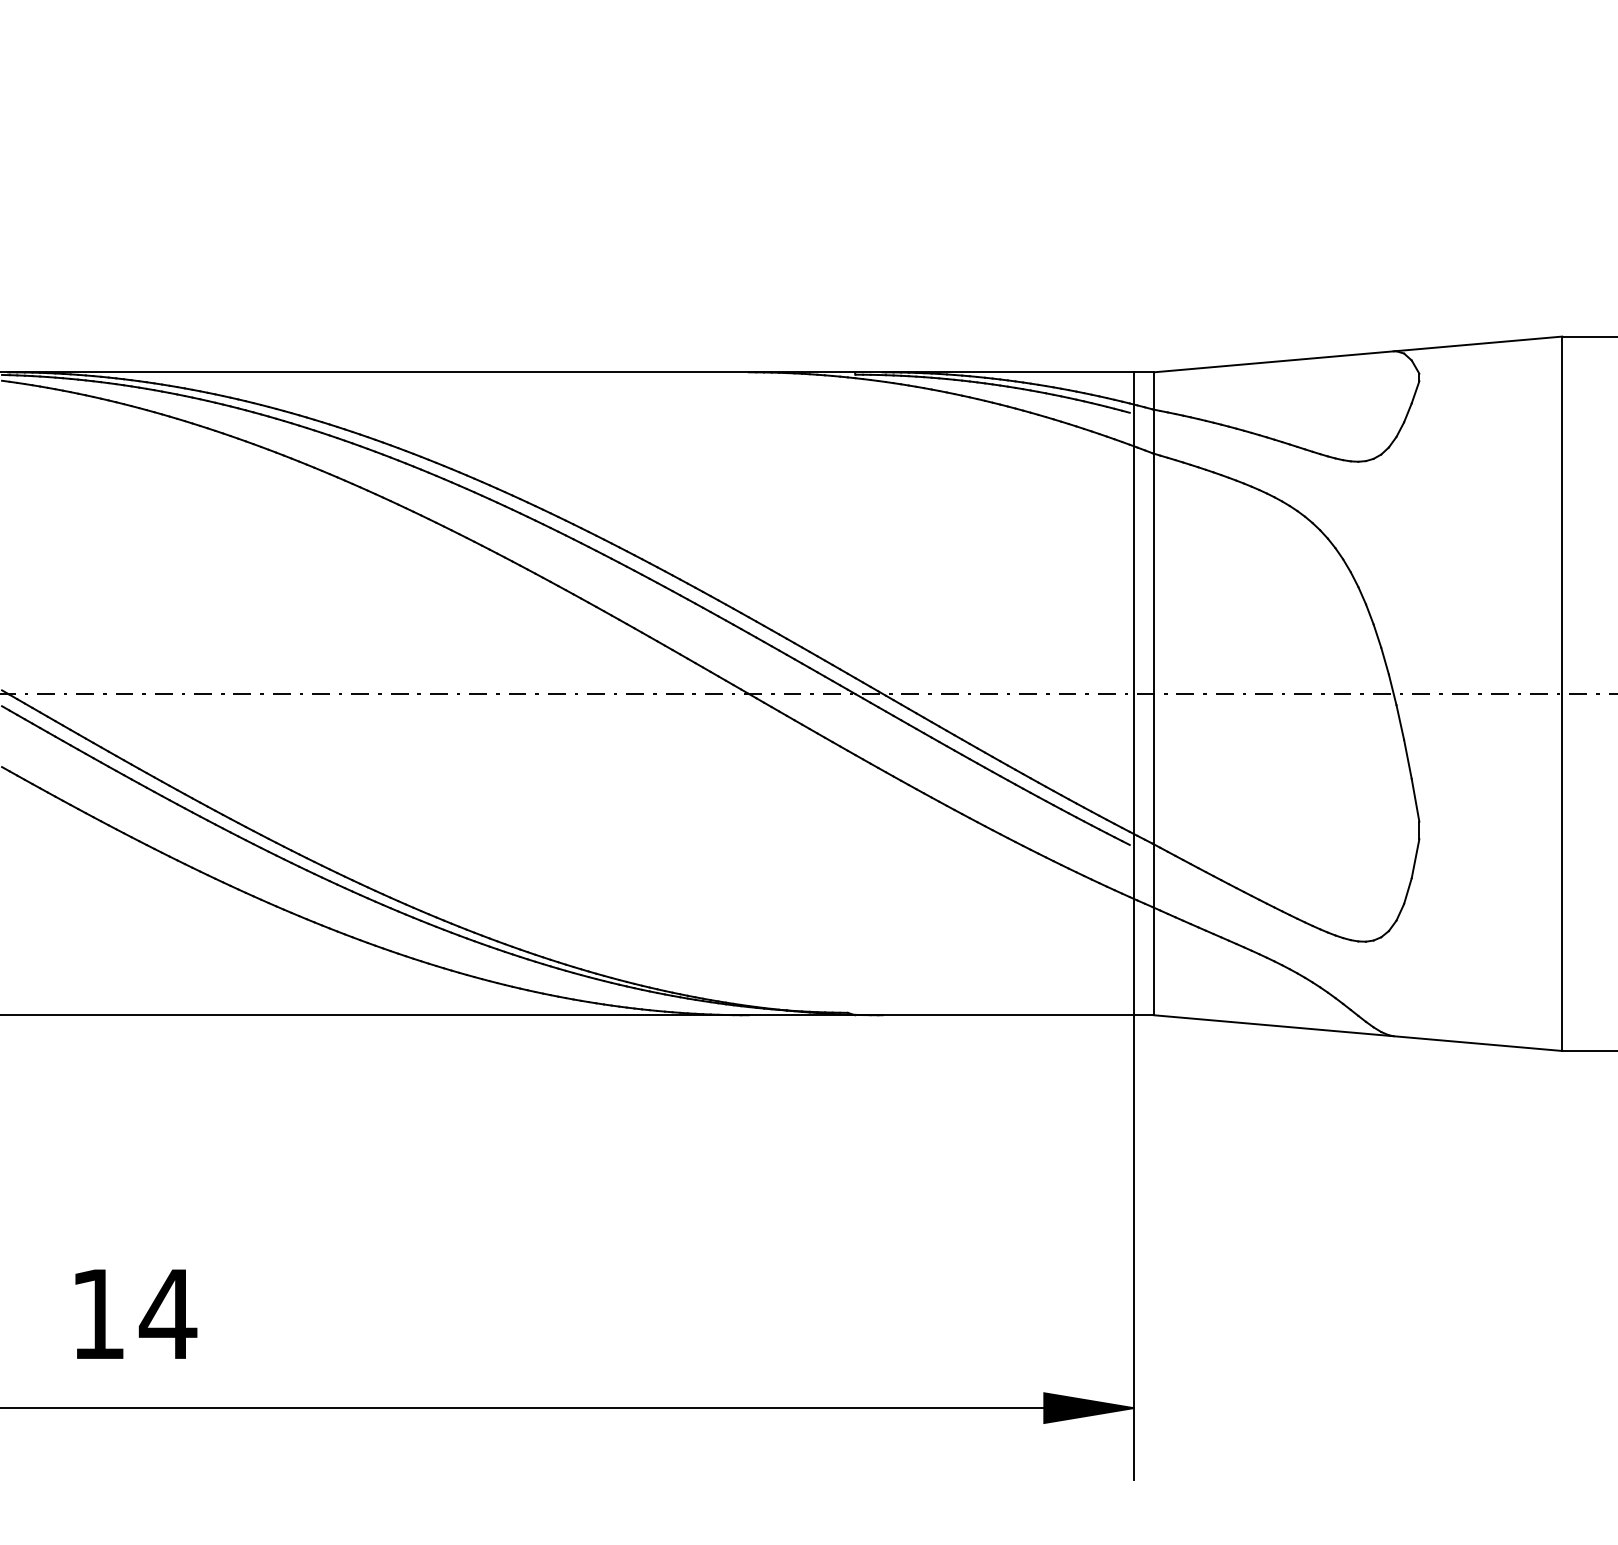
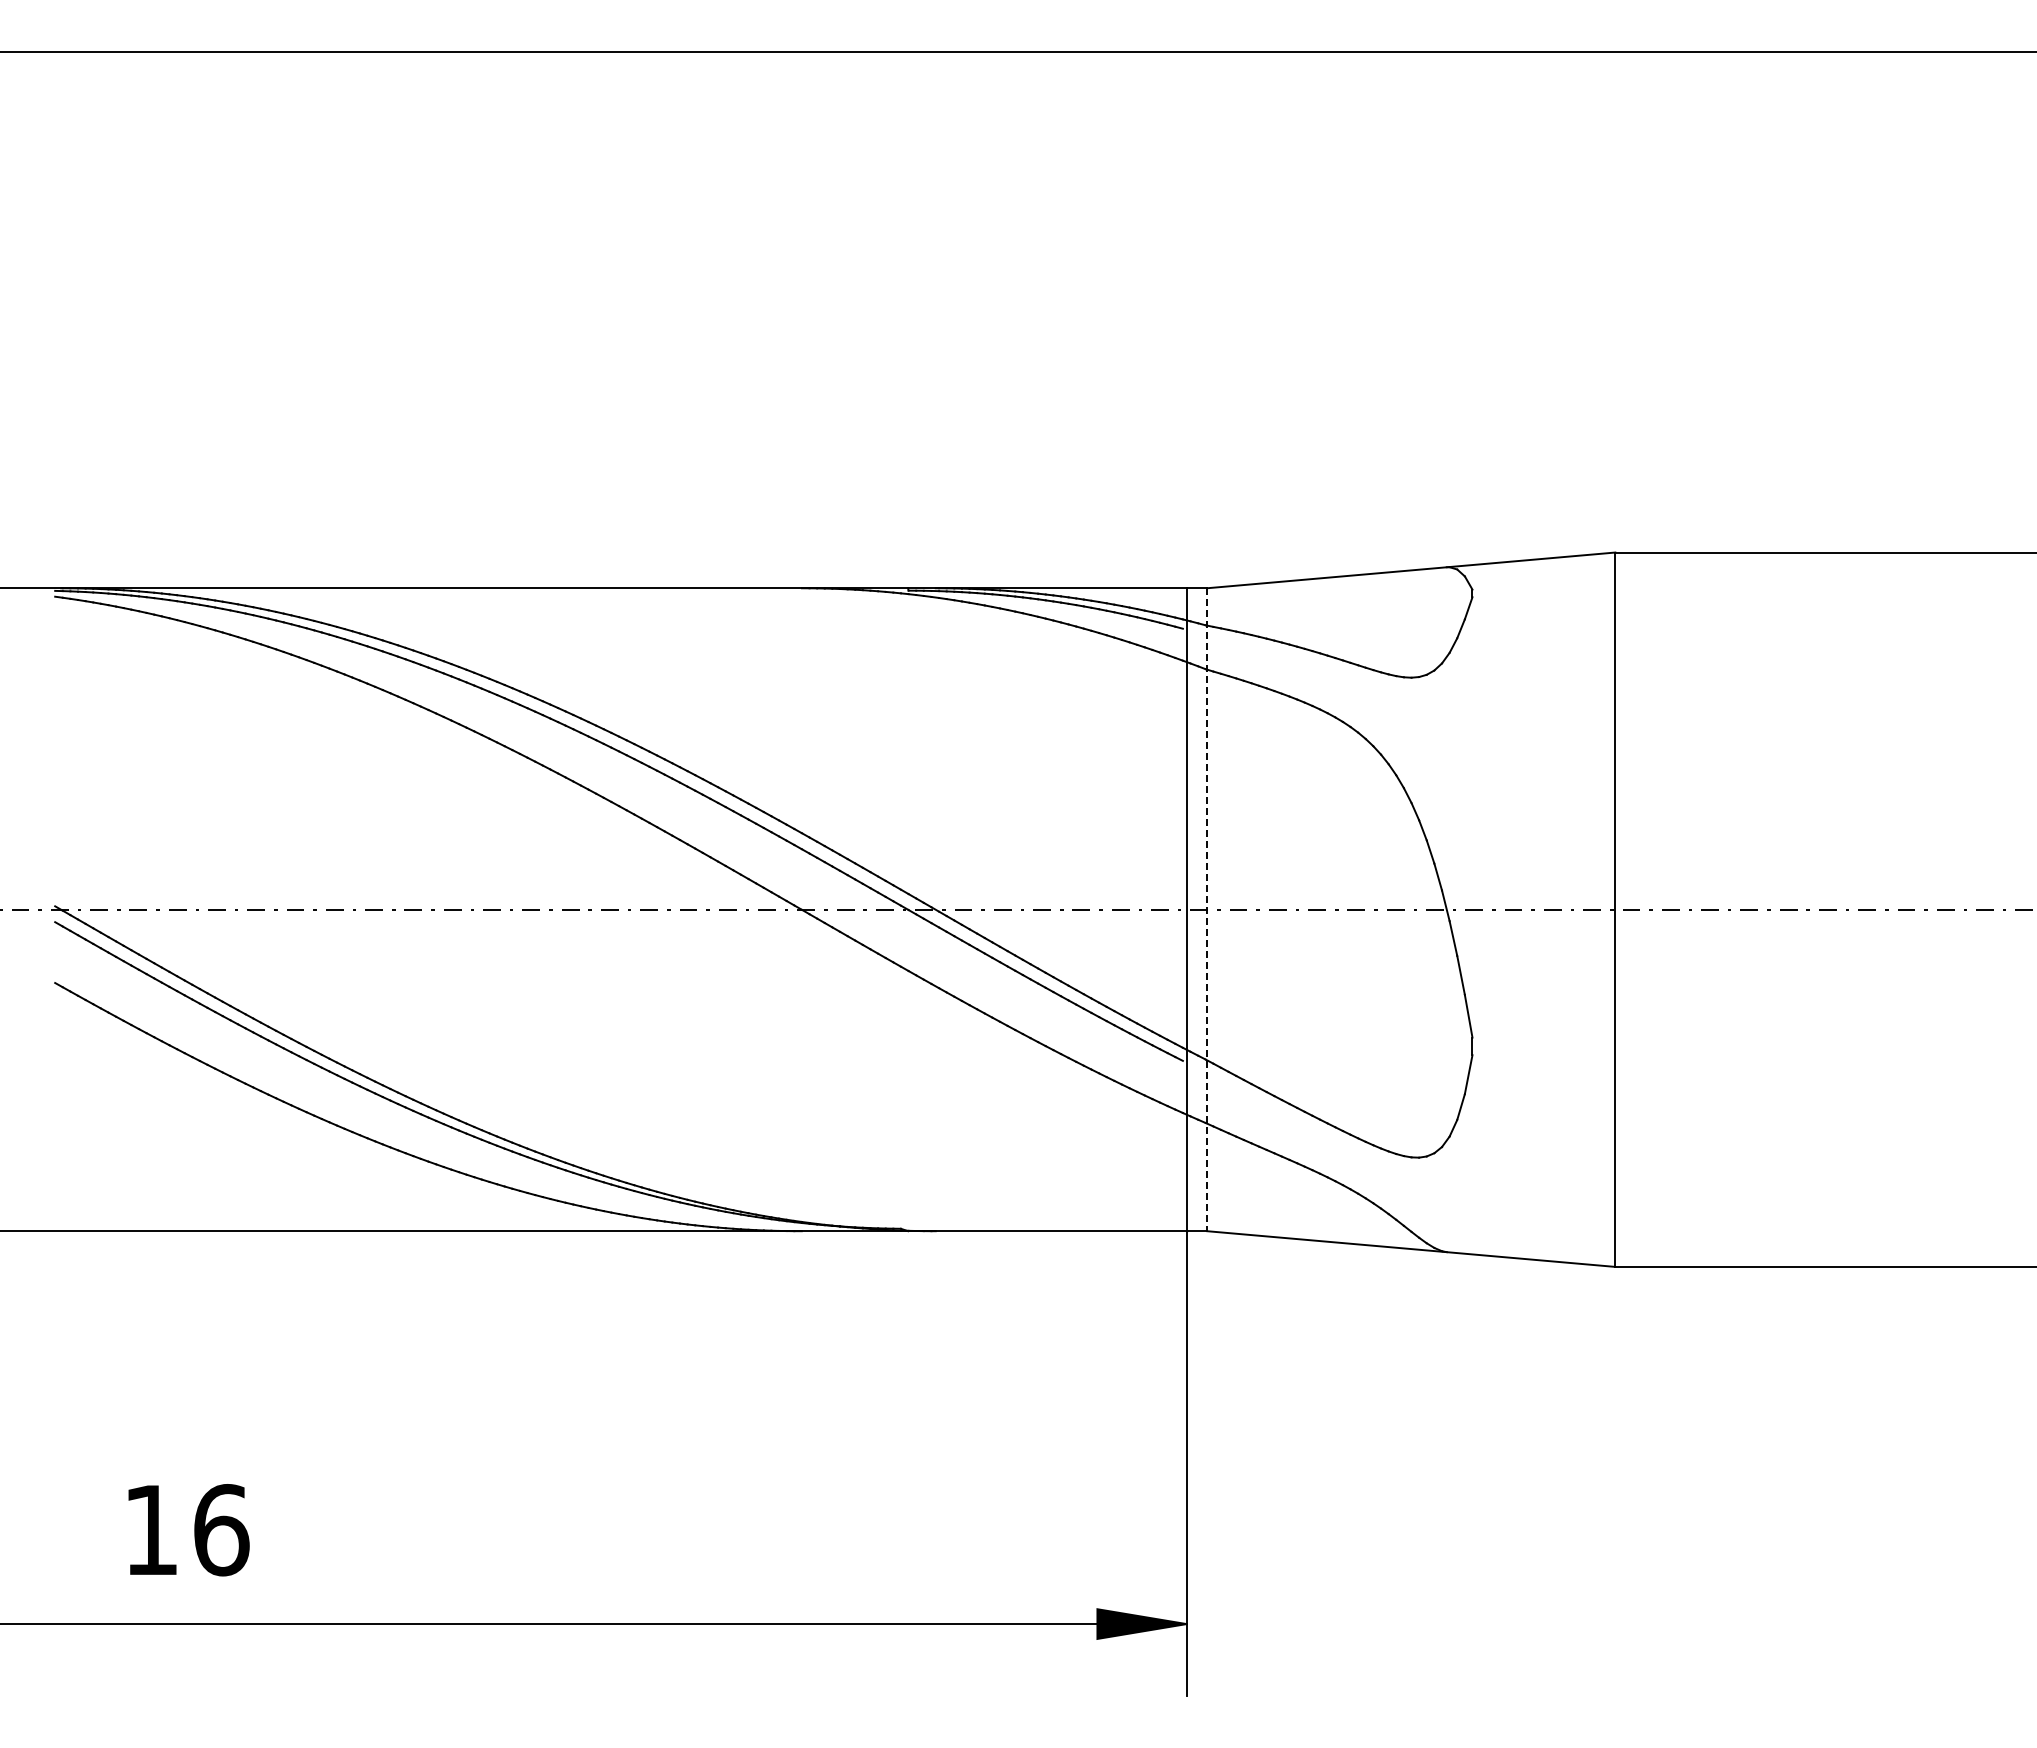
line: (1154, 694) -> (1207, 910), solid -> dashed
text: (168, 1314) -> (221, 1530), 14 -> 16

